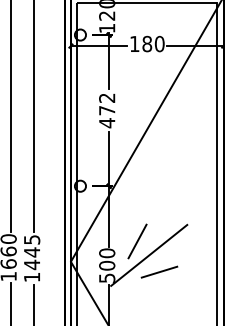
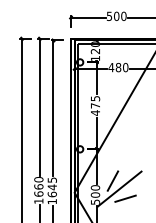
text: (135, 43) -> (111, 67), 180 -> 480
text: (107, 97) -> (95, 98), 472 -> 475
text: (30, 264) -> (51, 194), 1445 -> 1645

